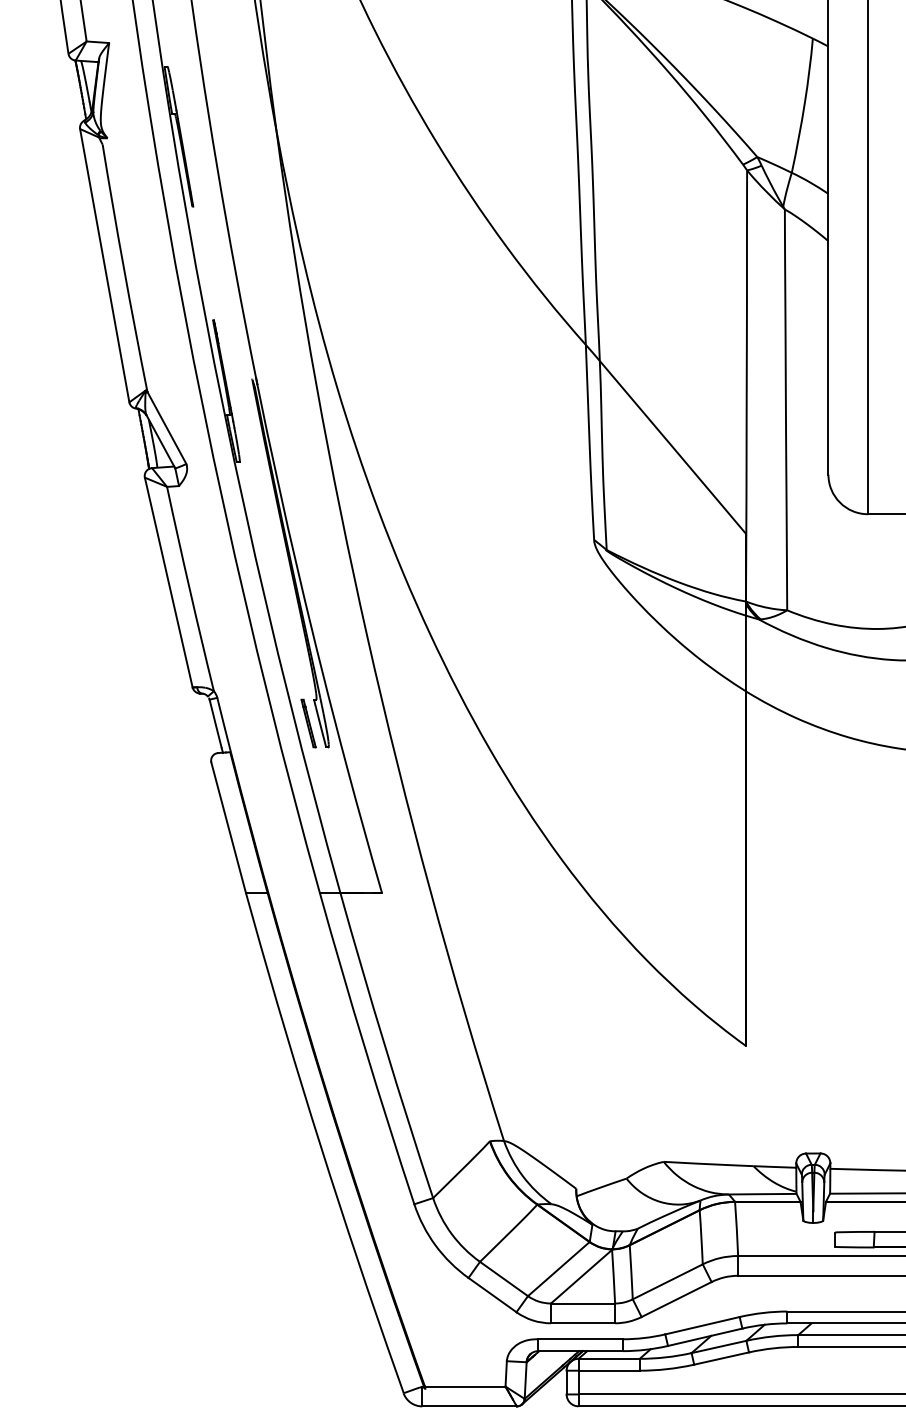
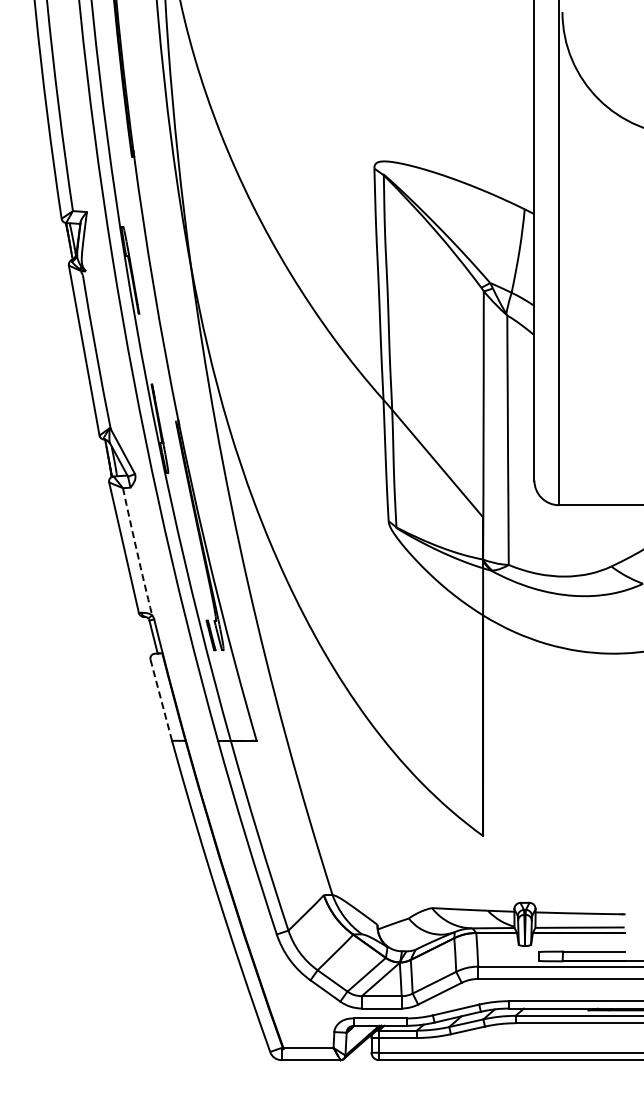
arc: (190, 588) -> (137, 551), solid -> dashed
line: (228, 828) -> (161, 700), solid -> dashed

